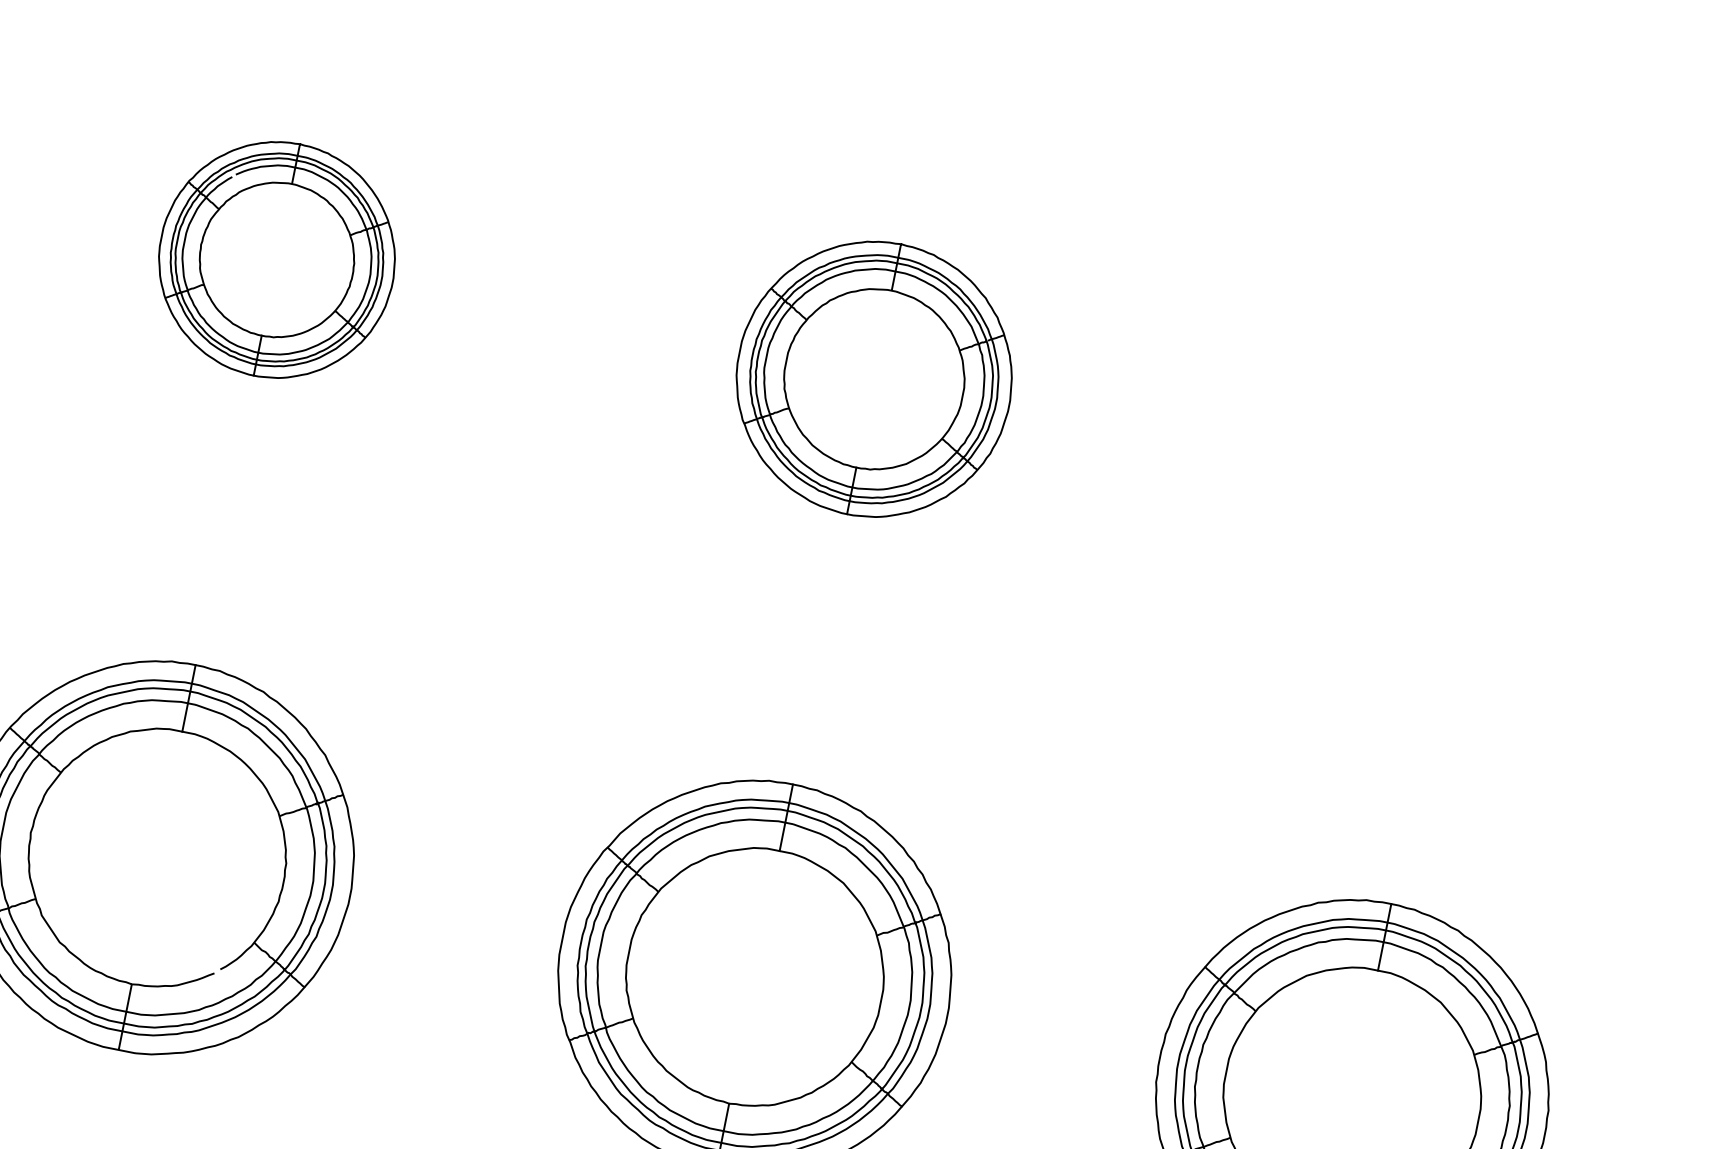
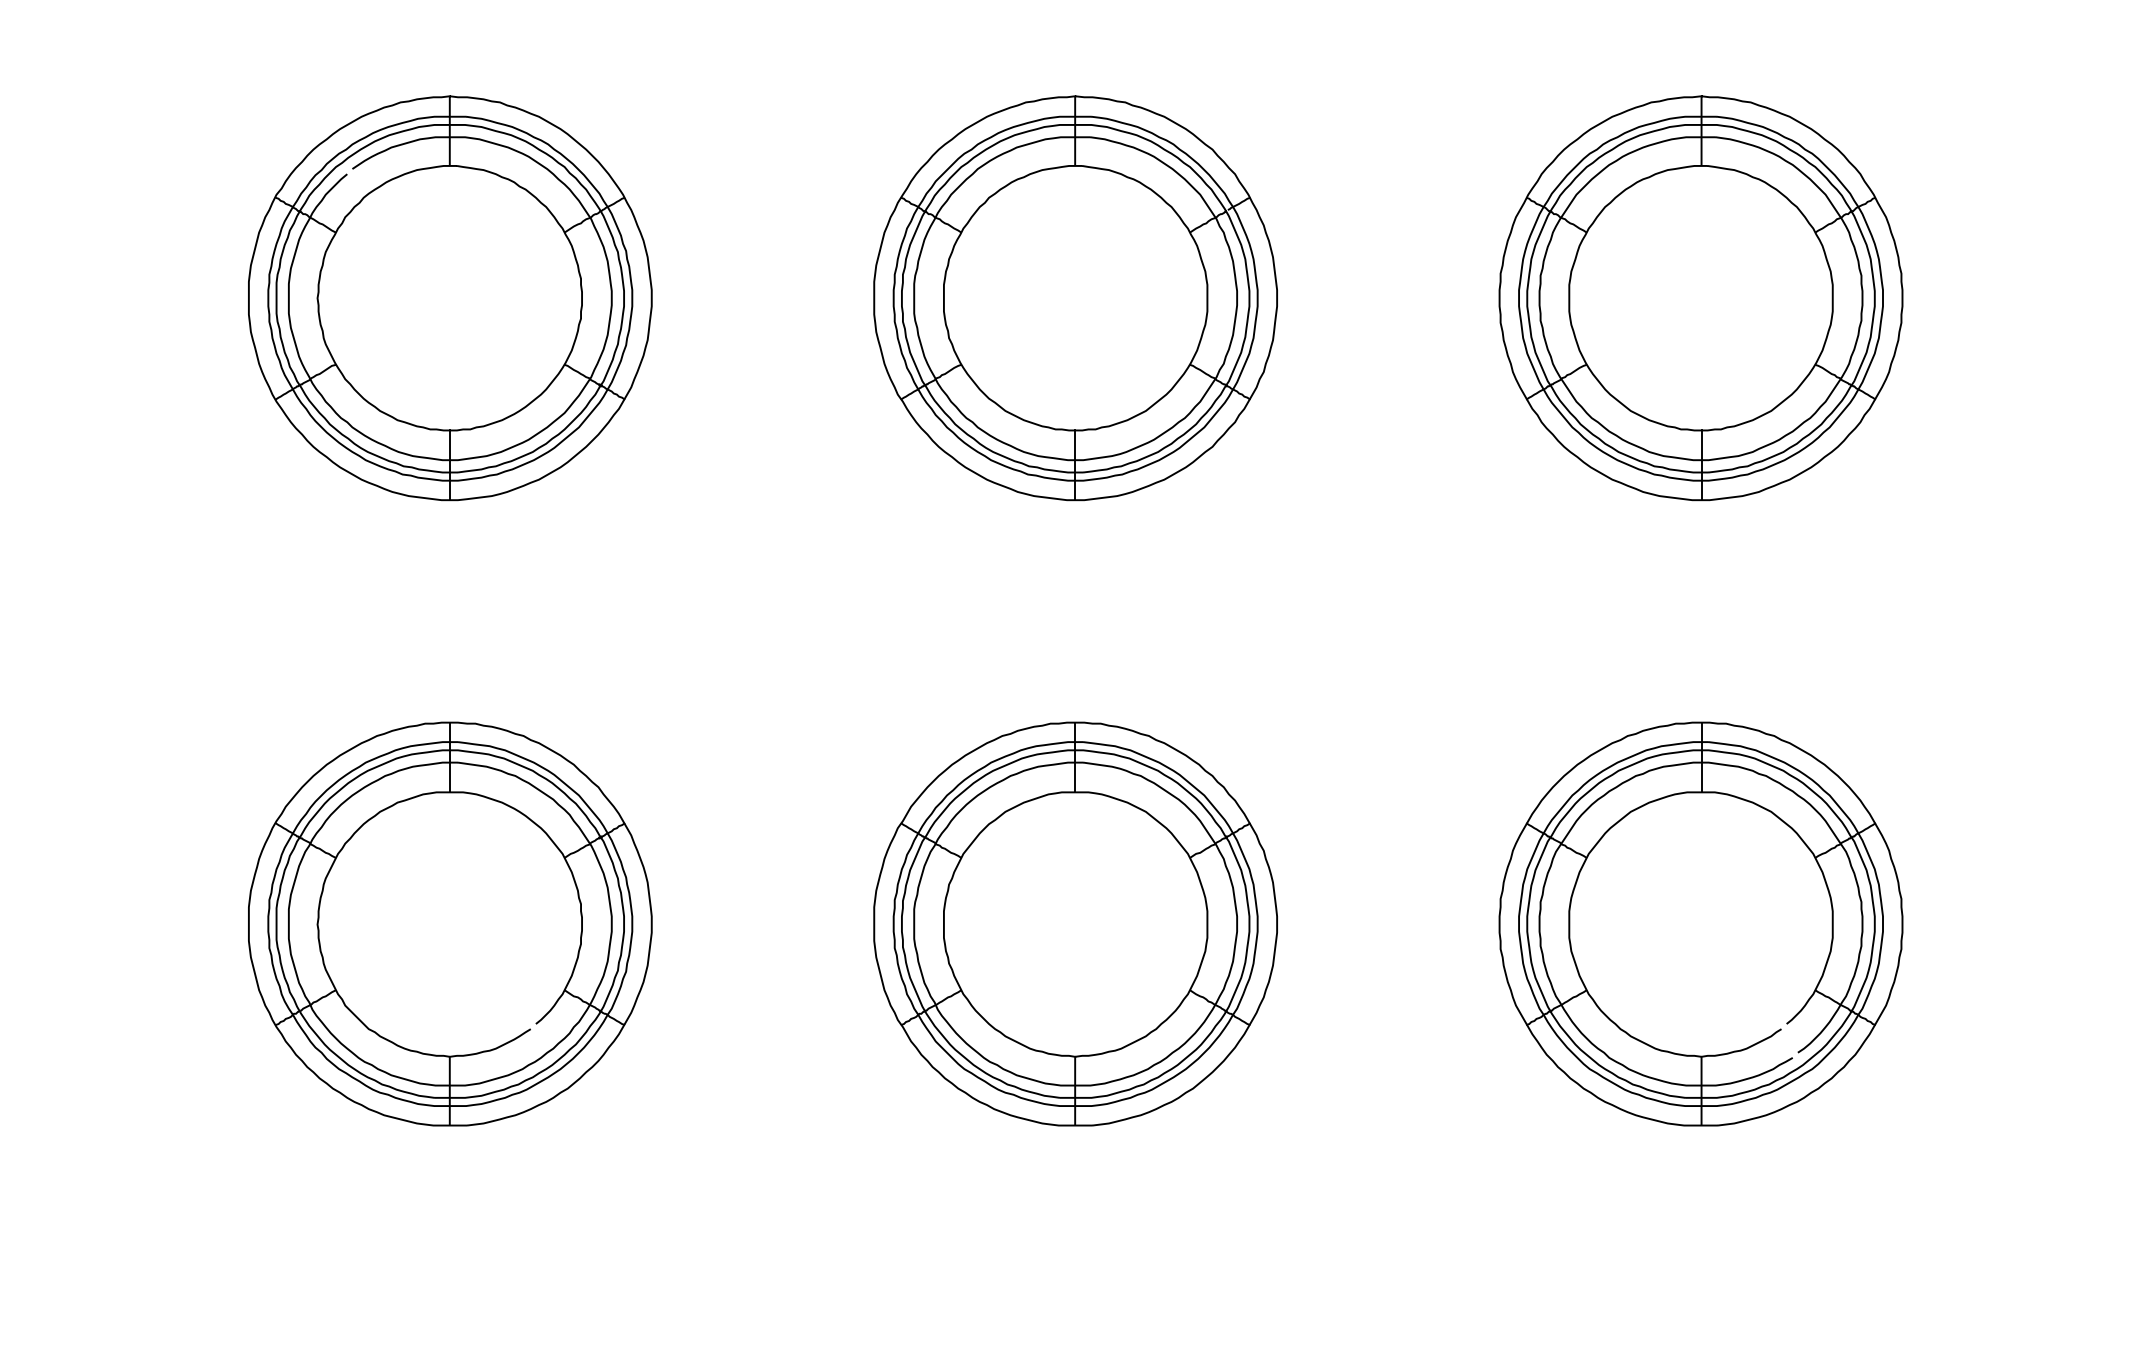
part: (277, 260) -> (450, 298), size x1.67
part: (874, 379) -> (1075, 298), size x1.43
part: (1471, 498) -> (1700, 298), added

